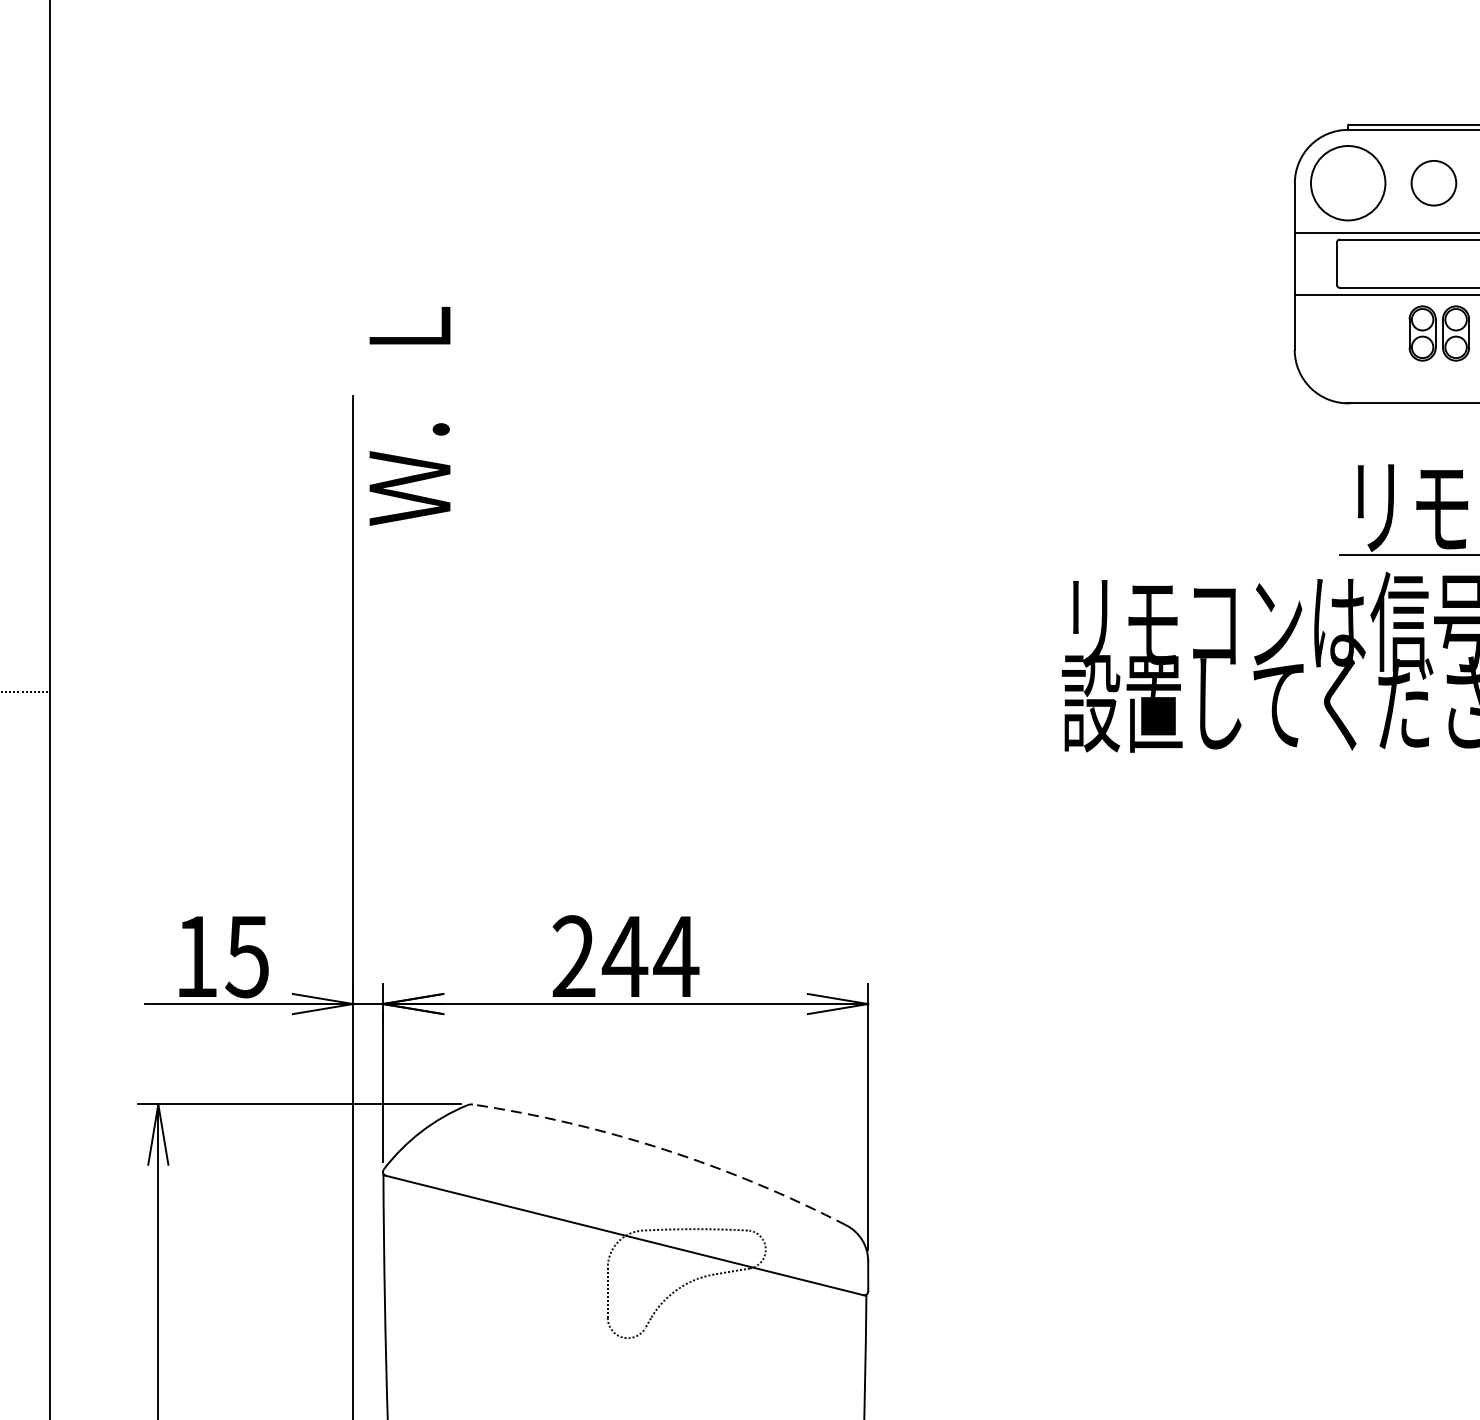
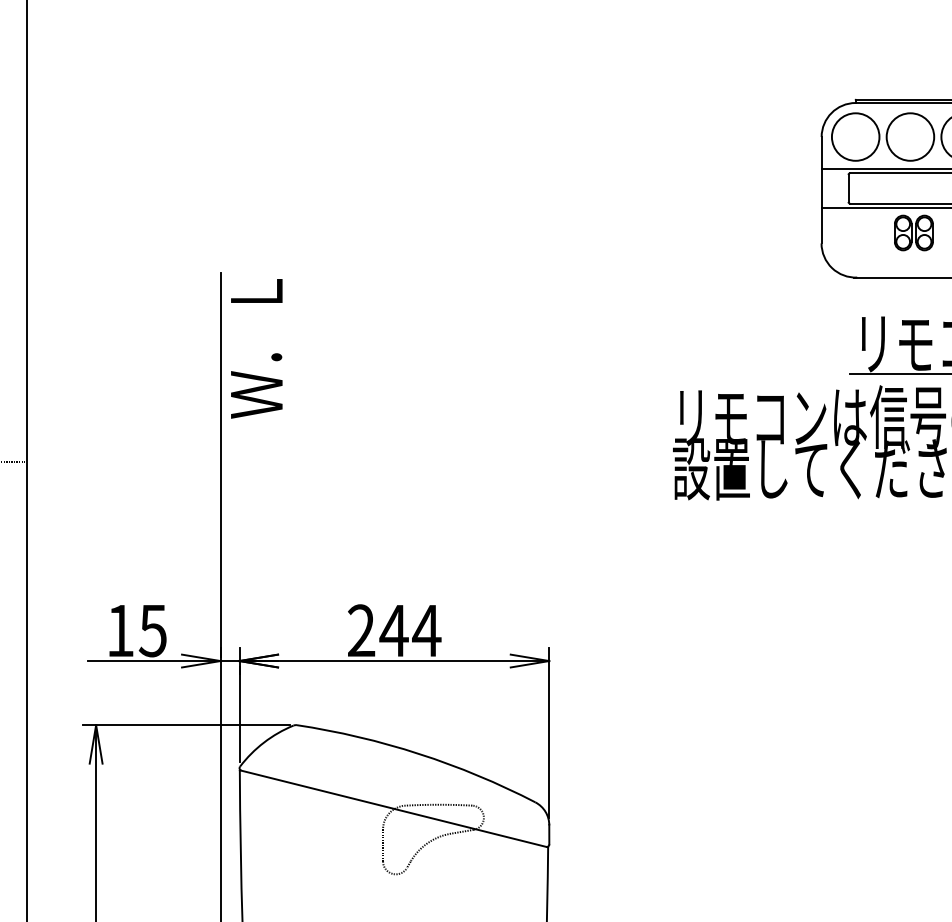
circle: (1434, 182) -> (910, 136), size x1.67
text: (409, 415) -> (256, 348), moved
arc: (664, 1150) -> (419, 754), dashed -> solid

